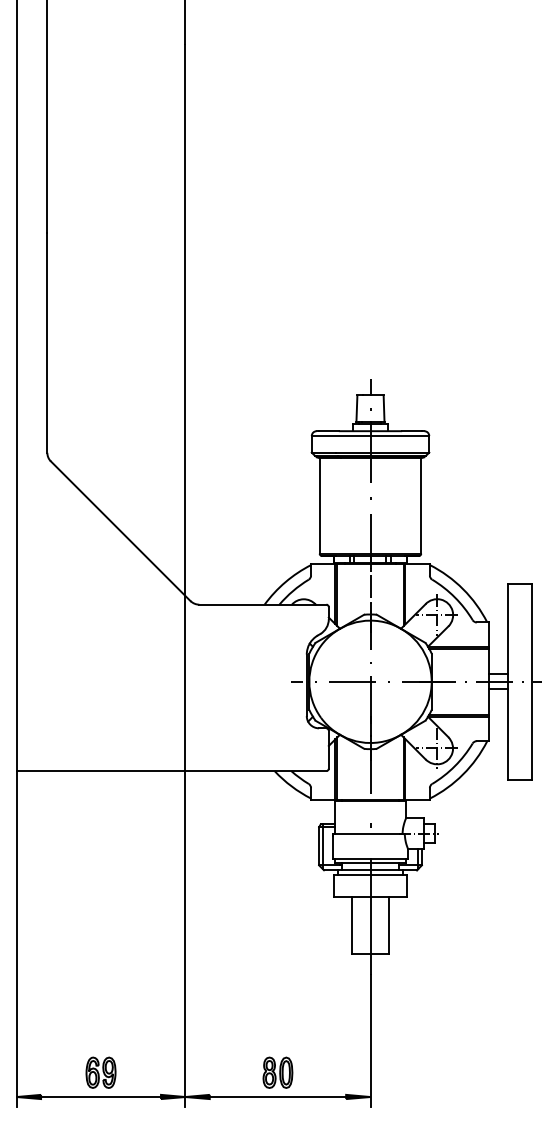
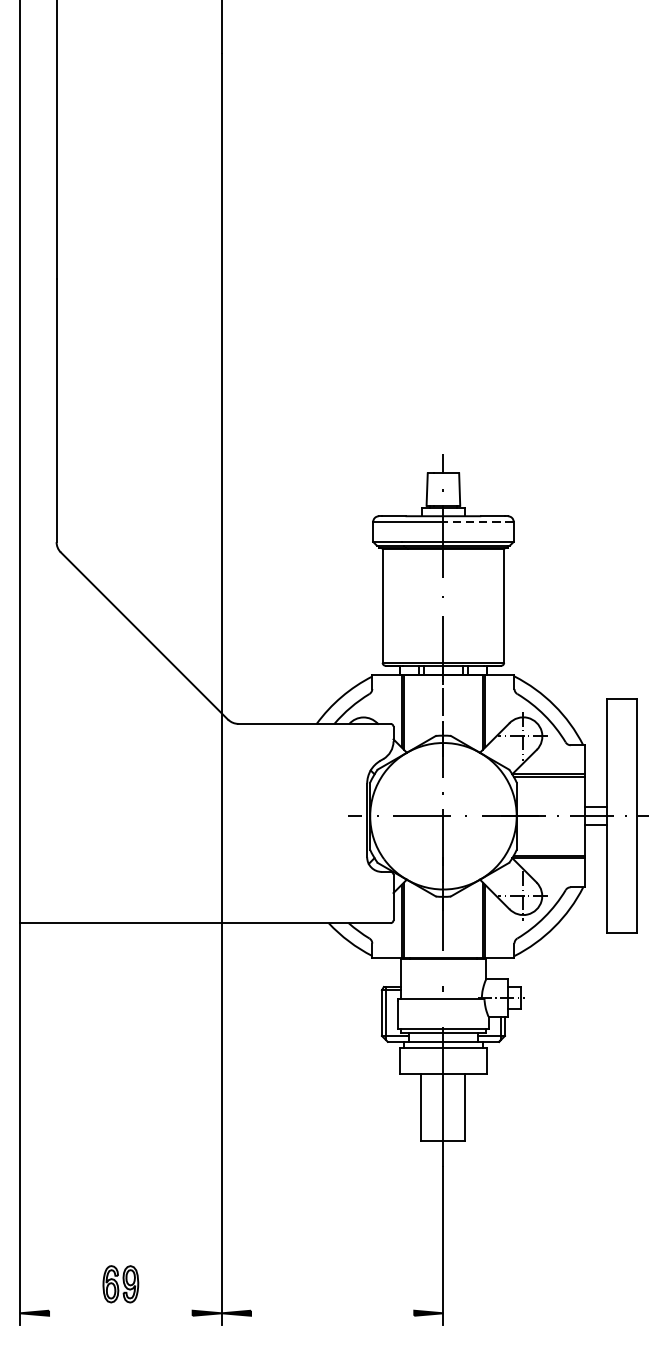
line: (399, 436) -> (478, 522), solid -> dashed
part: (277, 1072) -> (332, 1283), removed
line: (101, 1097) -> (121, 1313), removed
line: (277, 1097) -> (332, 1313), removed

